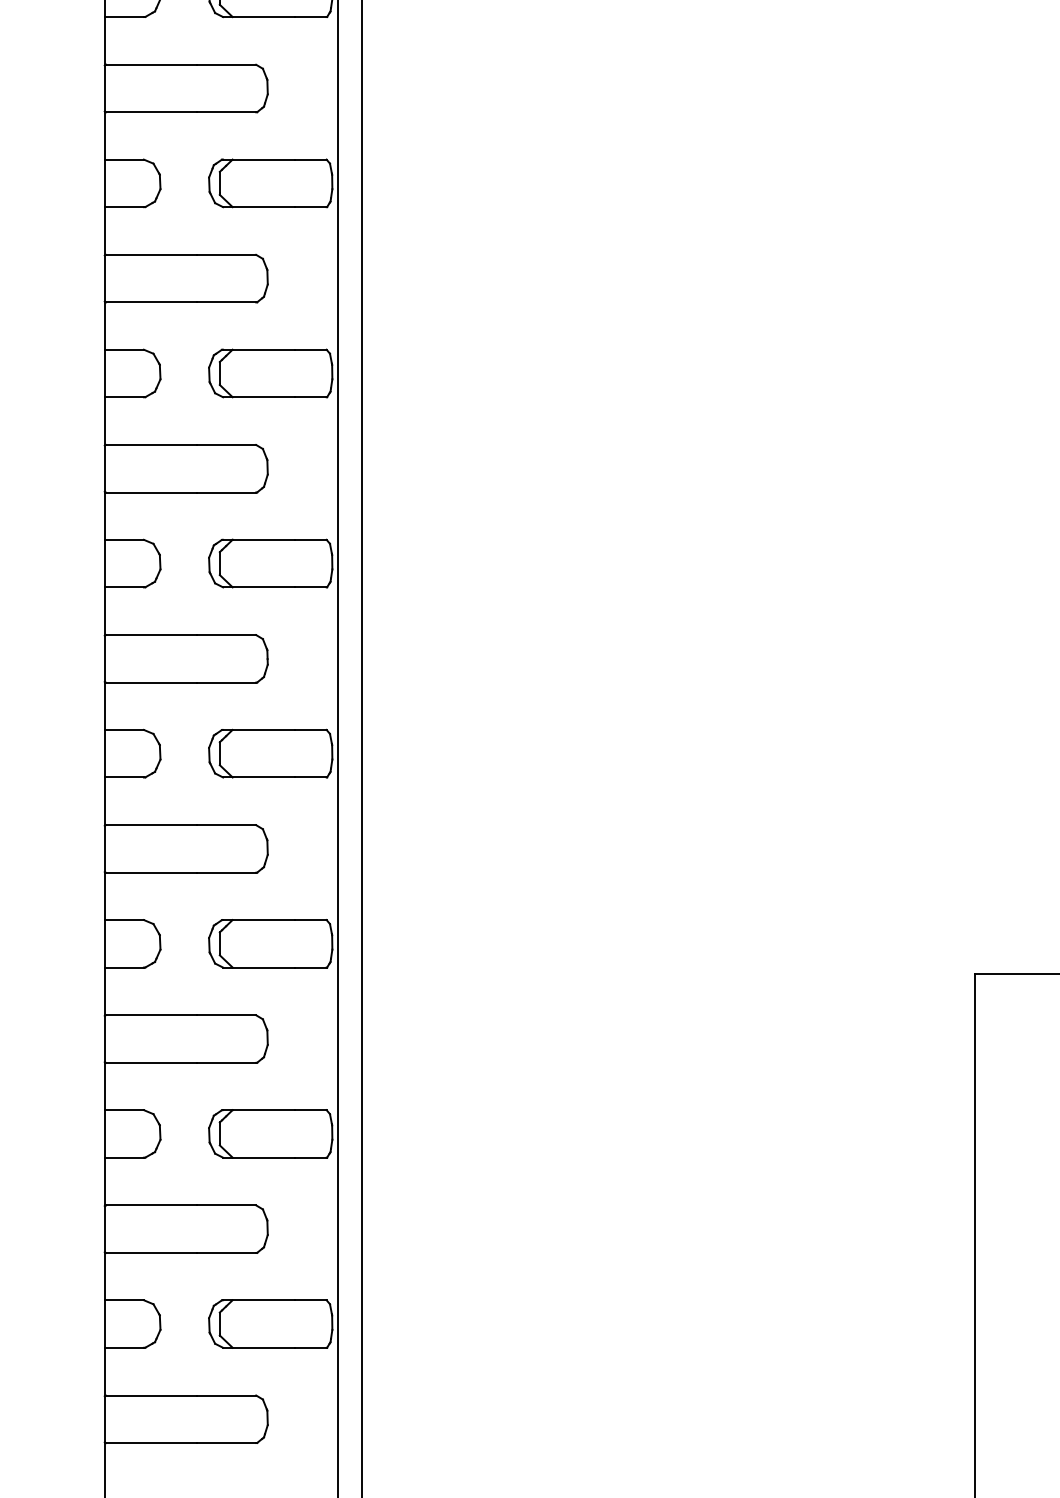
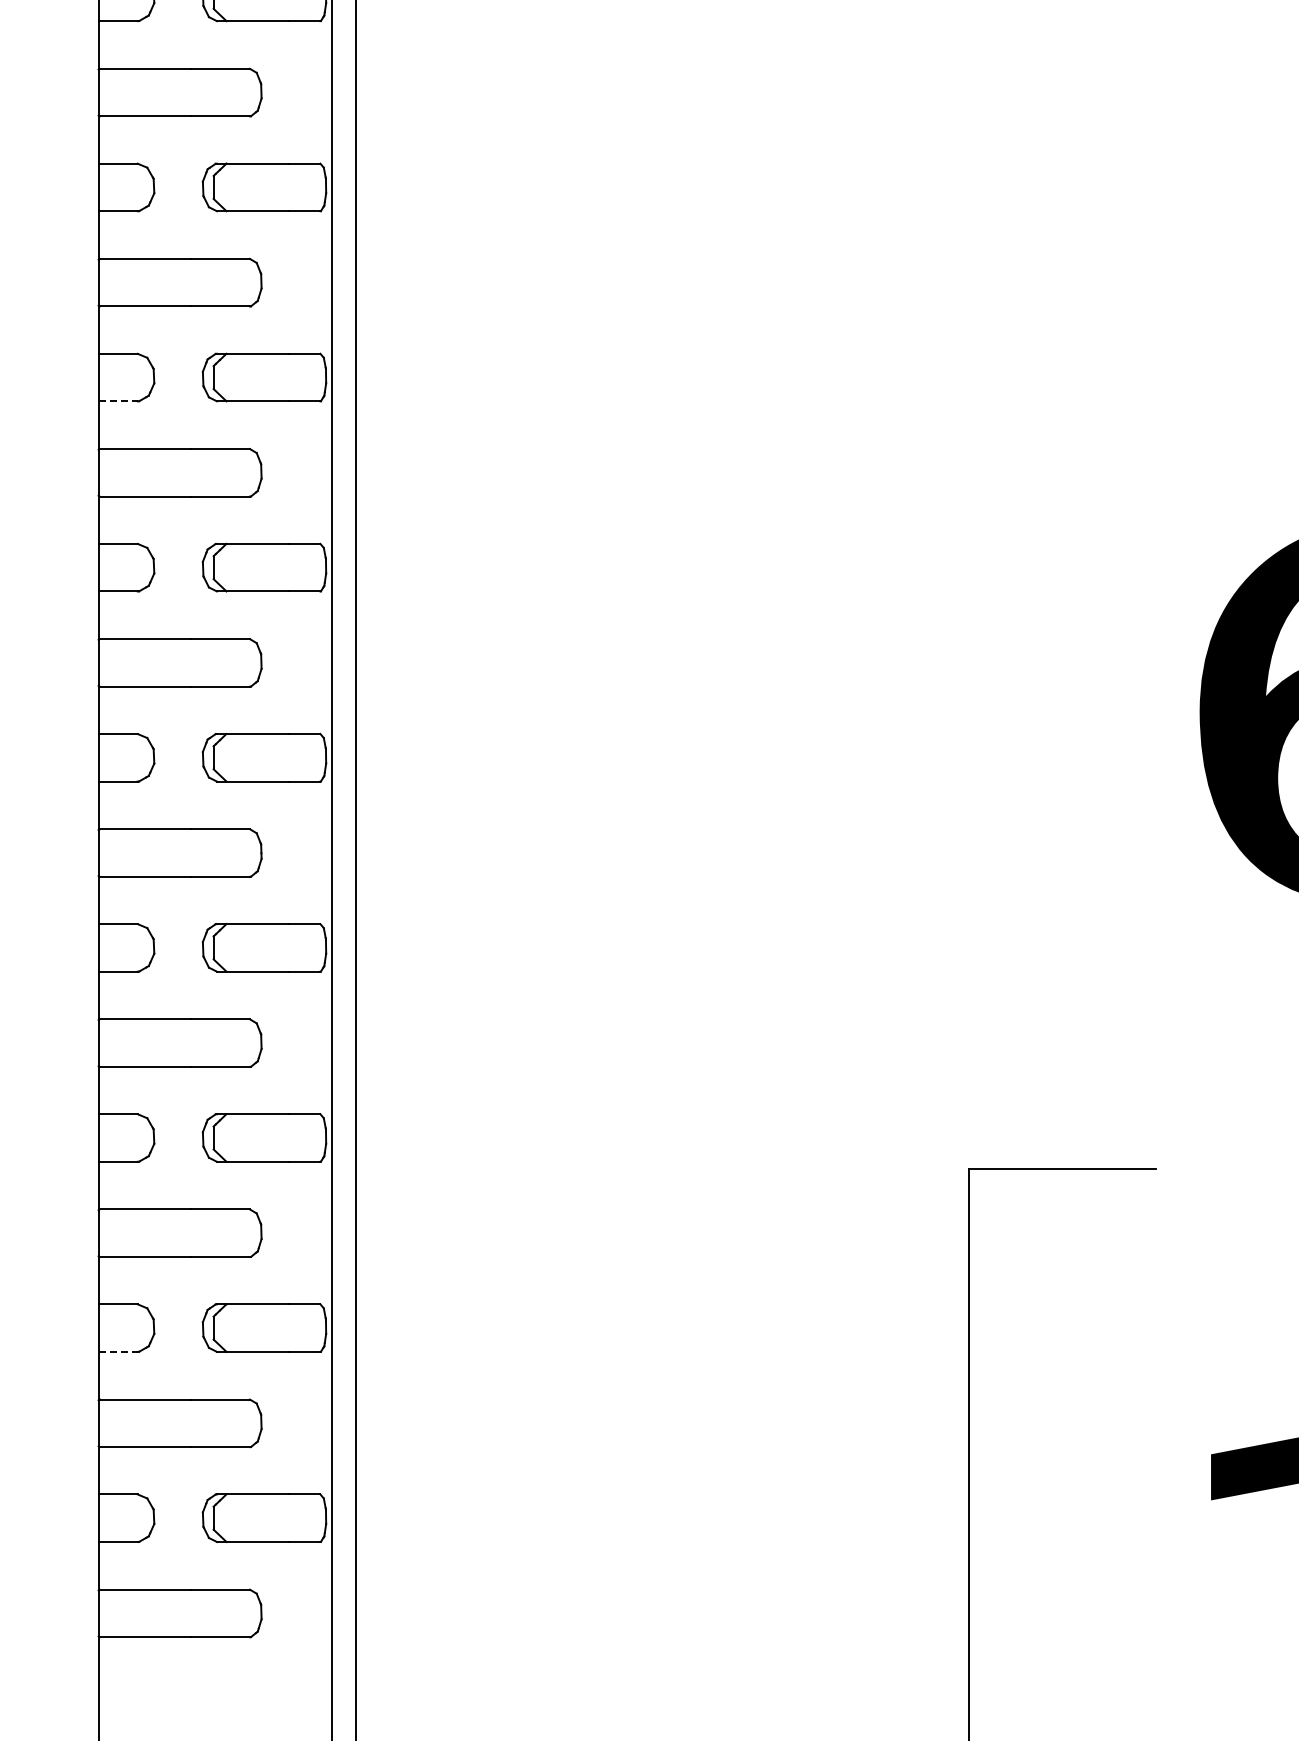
line: (124, 207) -> (118, 401), solid -> dashed
line: (124, 1157) -> (118, 1351), solid -> dashed

